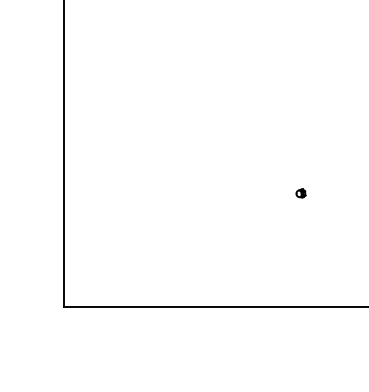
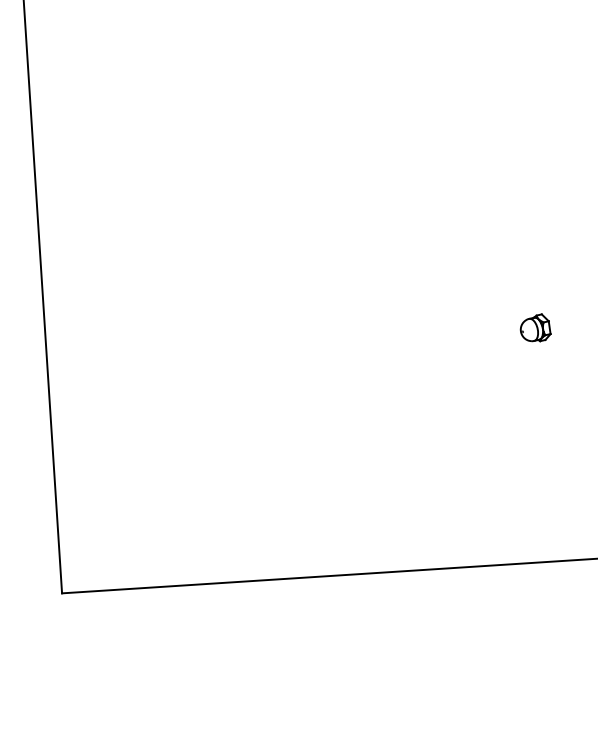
part: (300, 193) -> (534, 328), size x1.6

